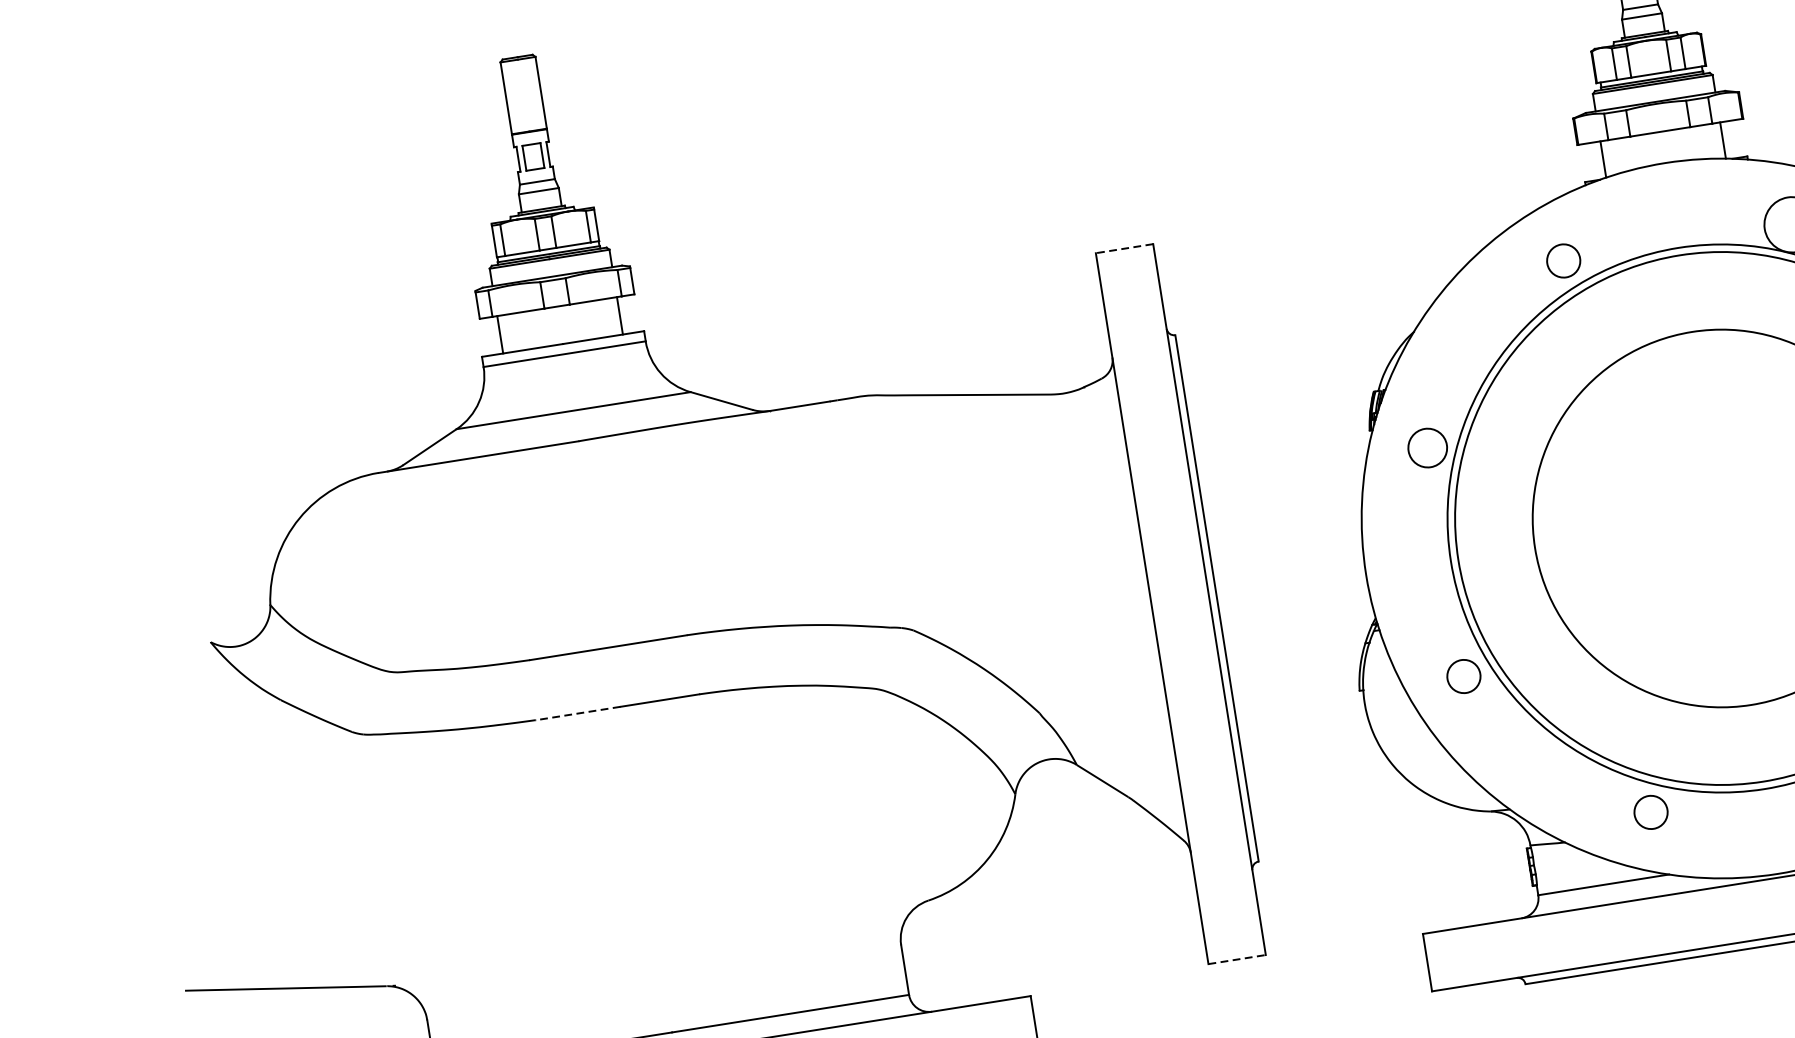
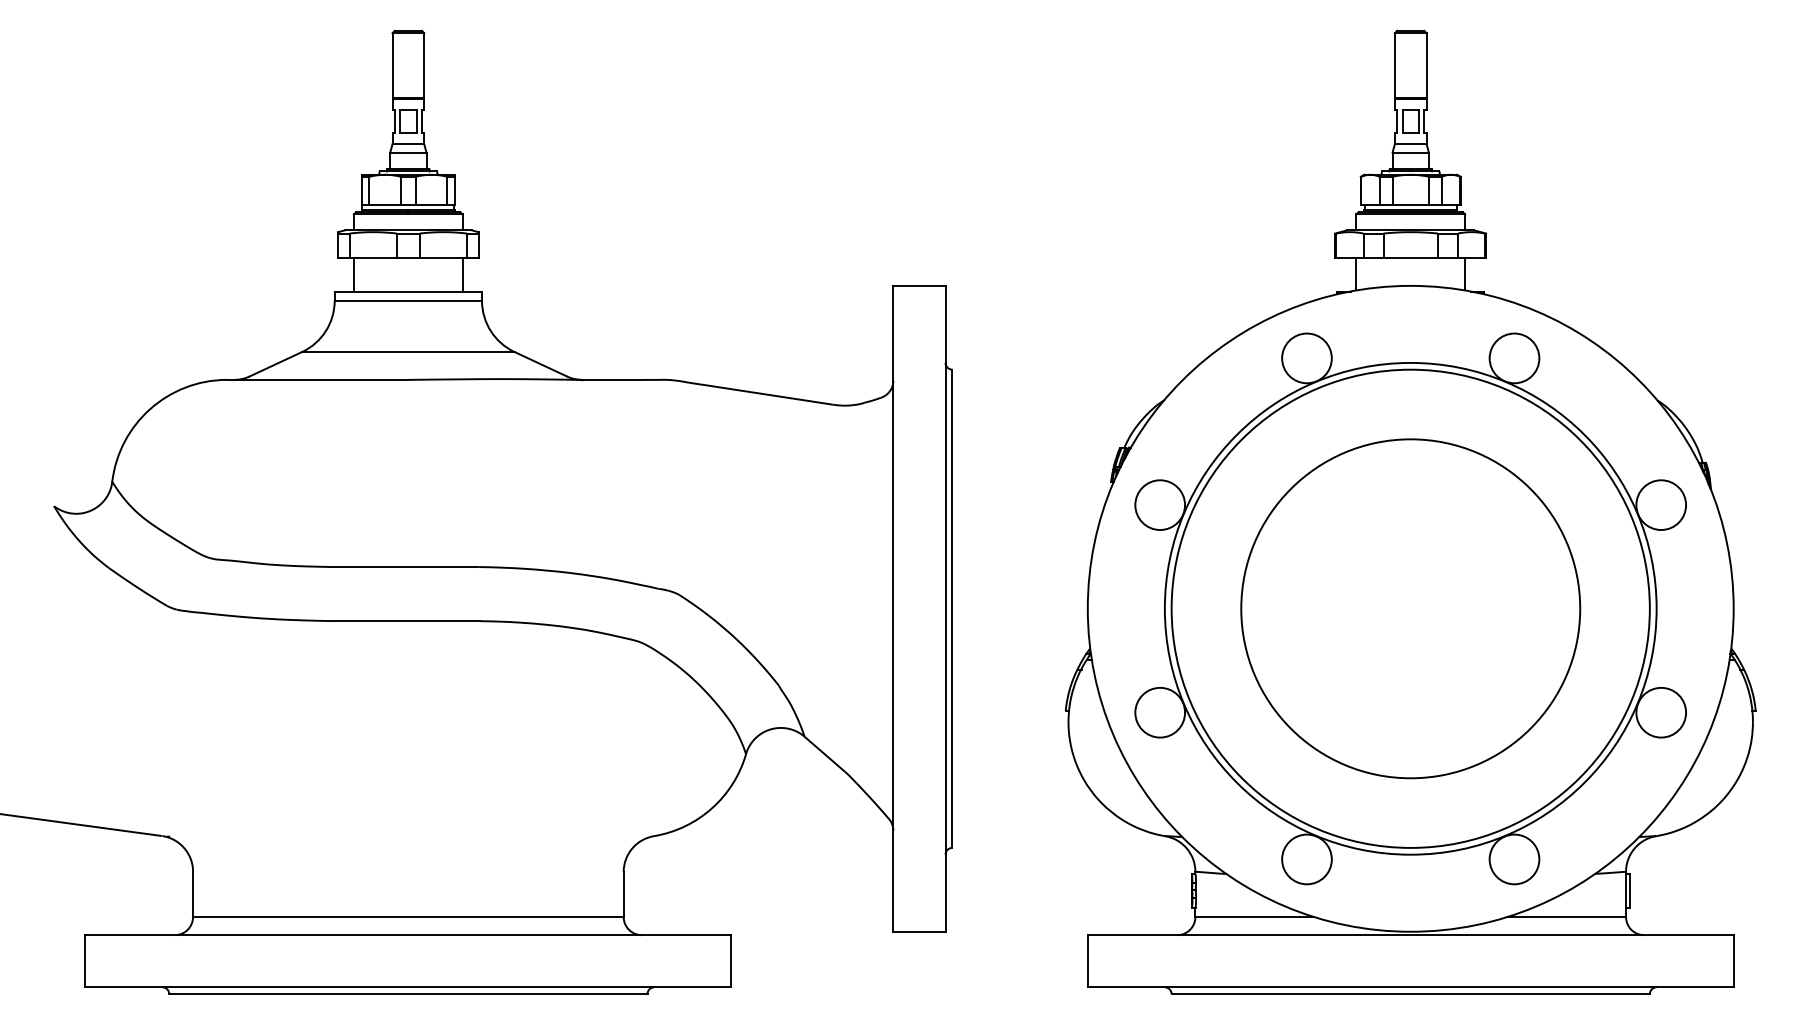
line: (1123, 248) -> (918, 285), dashed -> solid
circle: (1563, 261) -> (1306, 358), size x1.67
circle: (1428, 448) -> (1160, 505), size x1.43
circle: (1464, 676) -> (1160, 712), size x1.67
line: (577, 713) -> (369, 621), dashed -> solid
circle: (1650, 812) -> (1306, 859), size x1.67
line: (1237, 959) -> (919, 931), dashed -> solid

